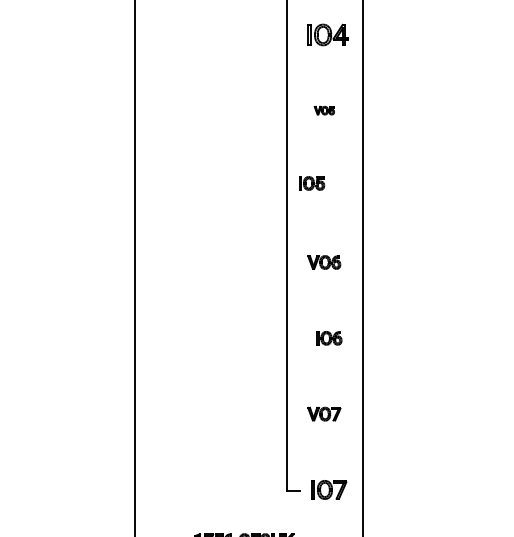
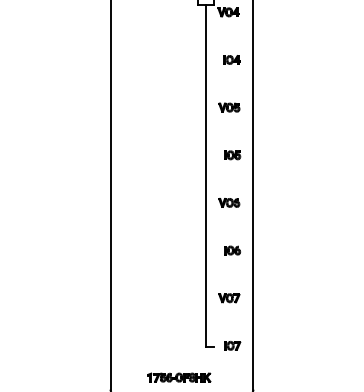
part: (327, 34) -> (231, 59), size x0.62
part: (324, 110) -> (229, 107), size x1.67
part: (311, 183) -> (232, 155), moved
part: (329, 489) -> (232, 345), size x0.71

